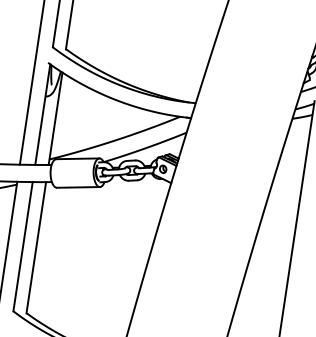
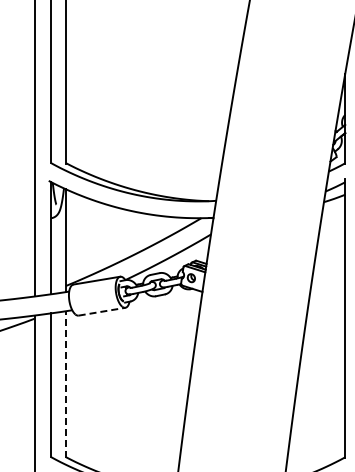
line: (78, 187) -> (102, 311), solid -> dashed
line: (35, 246) -> (65, 383), solid -> dashed

